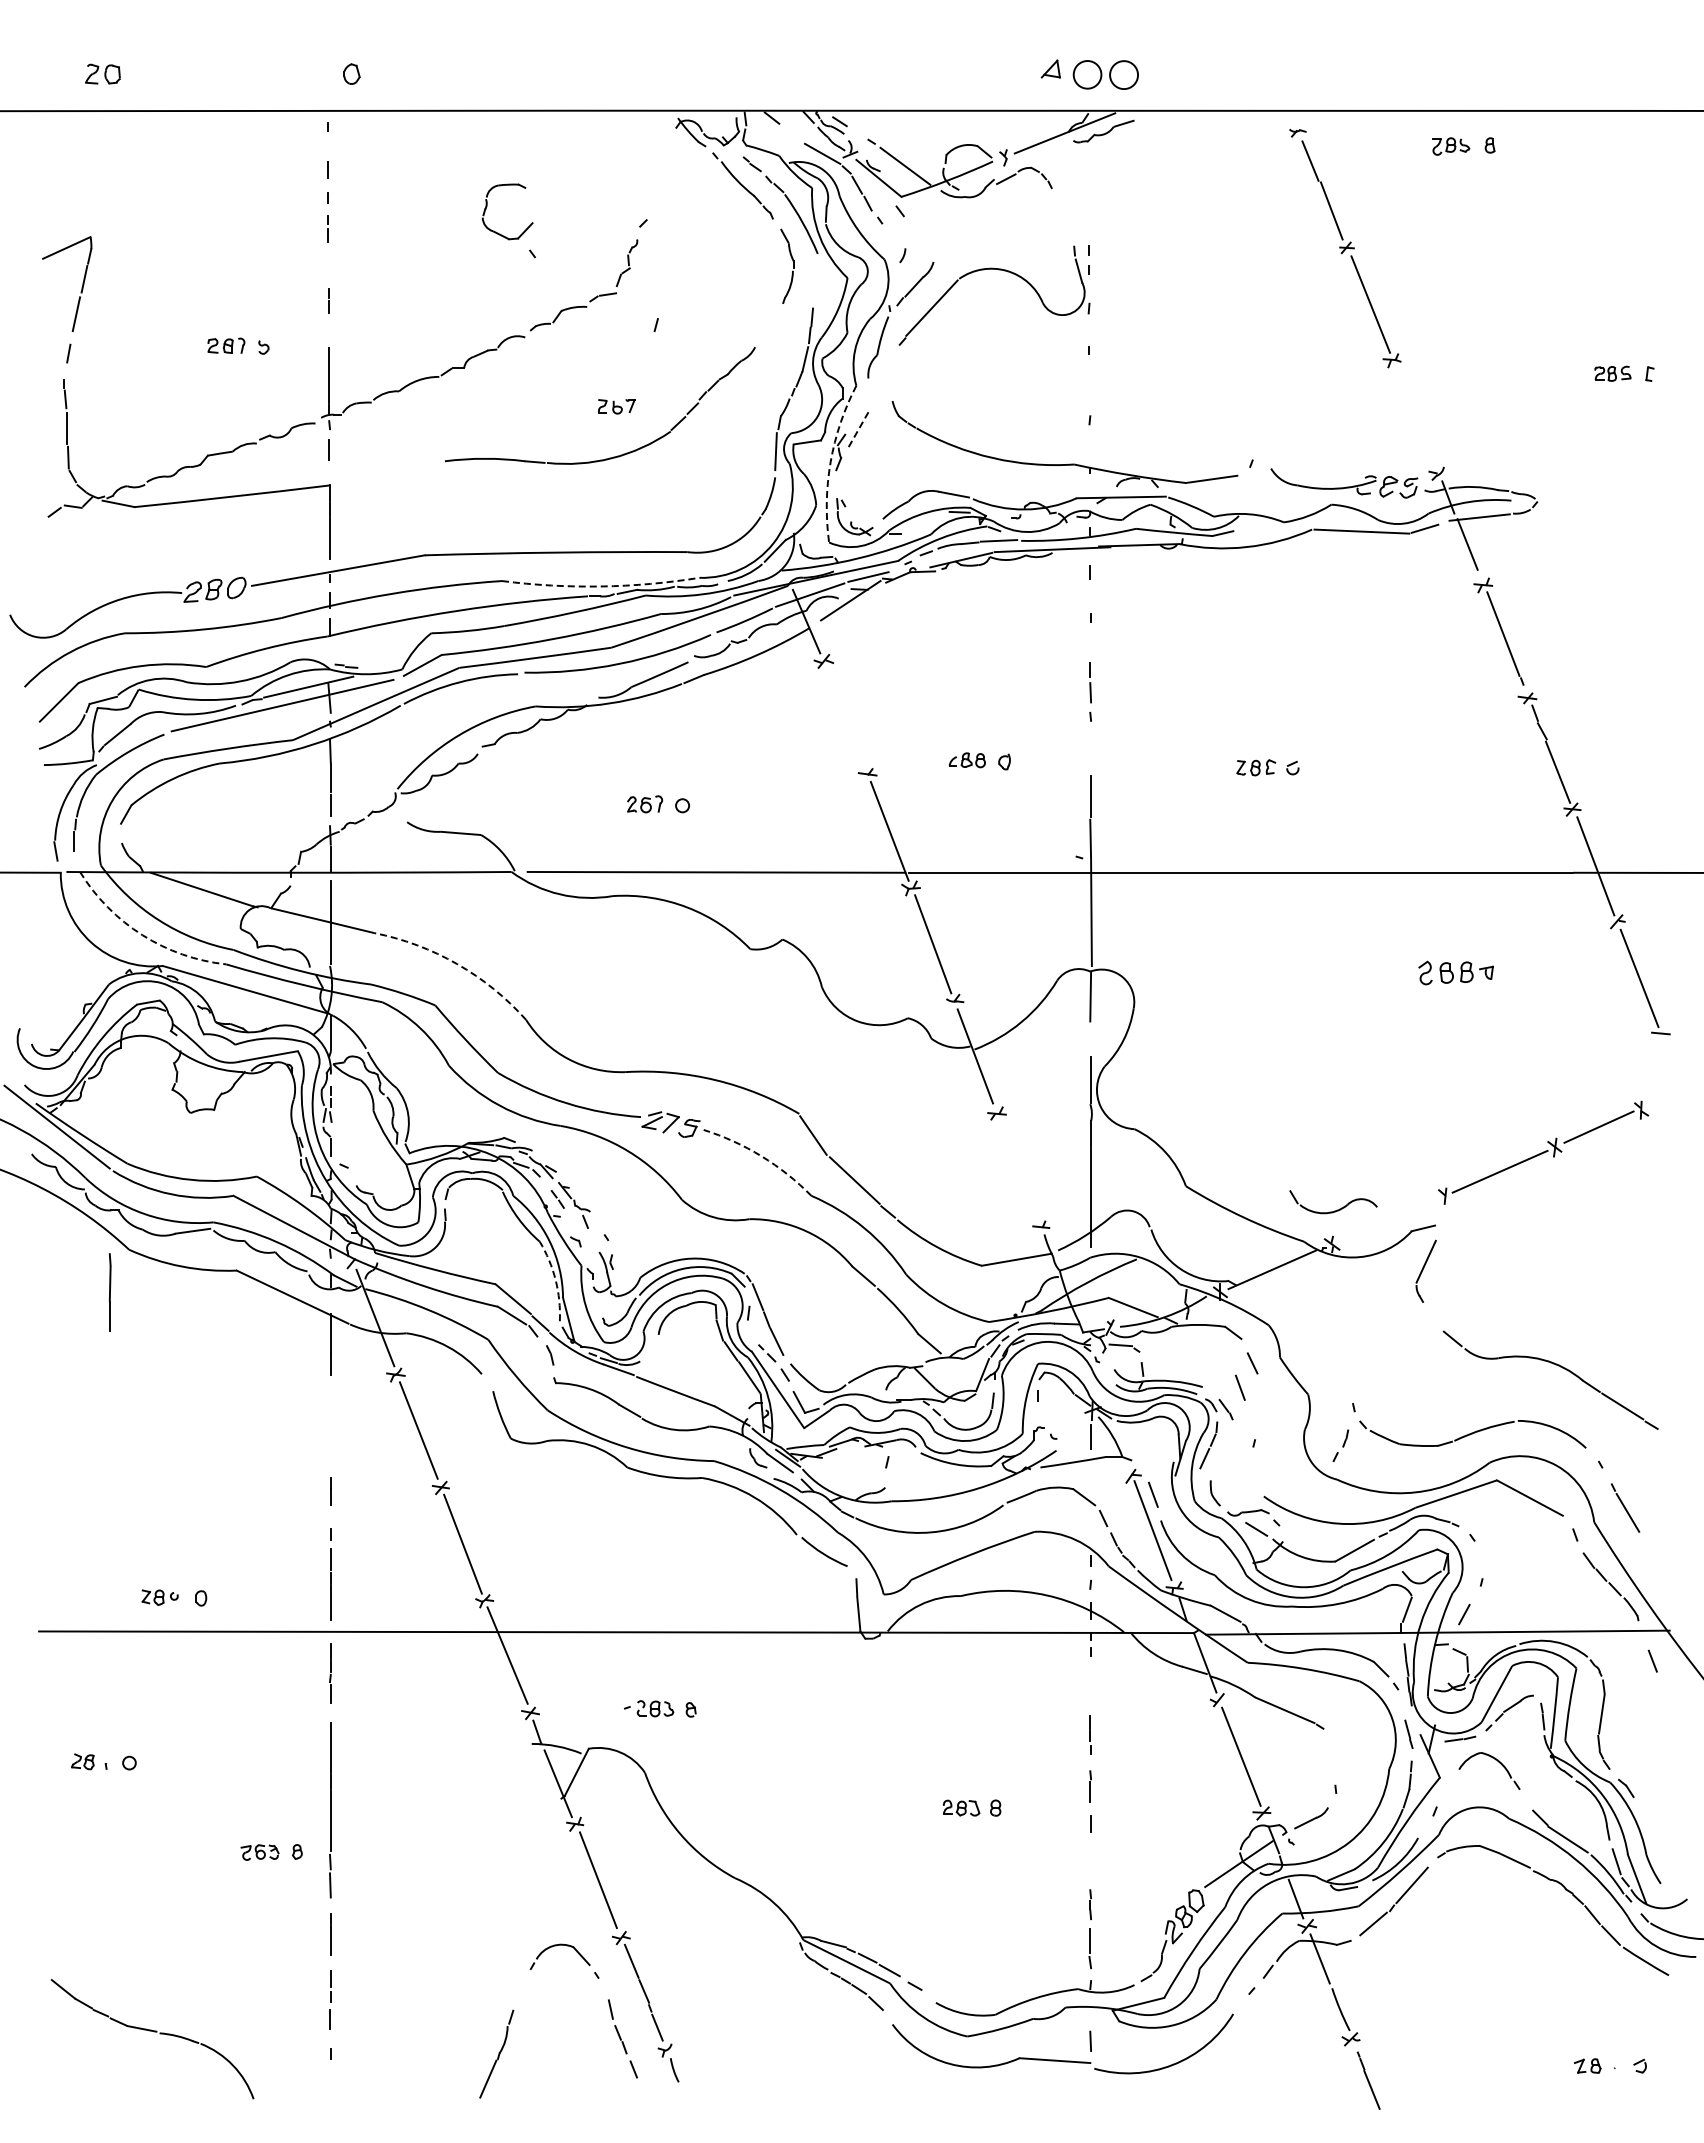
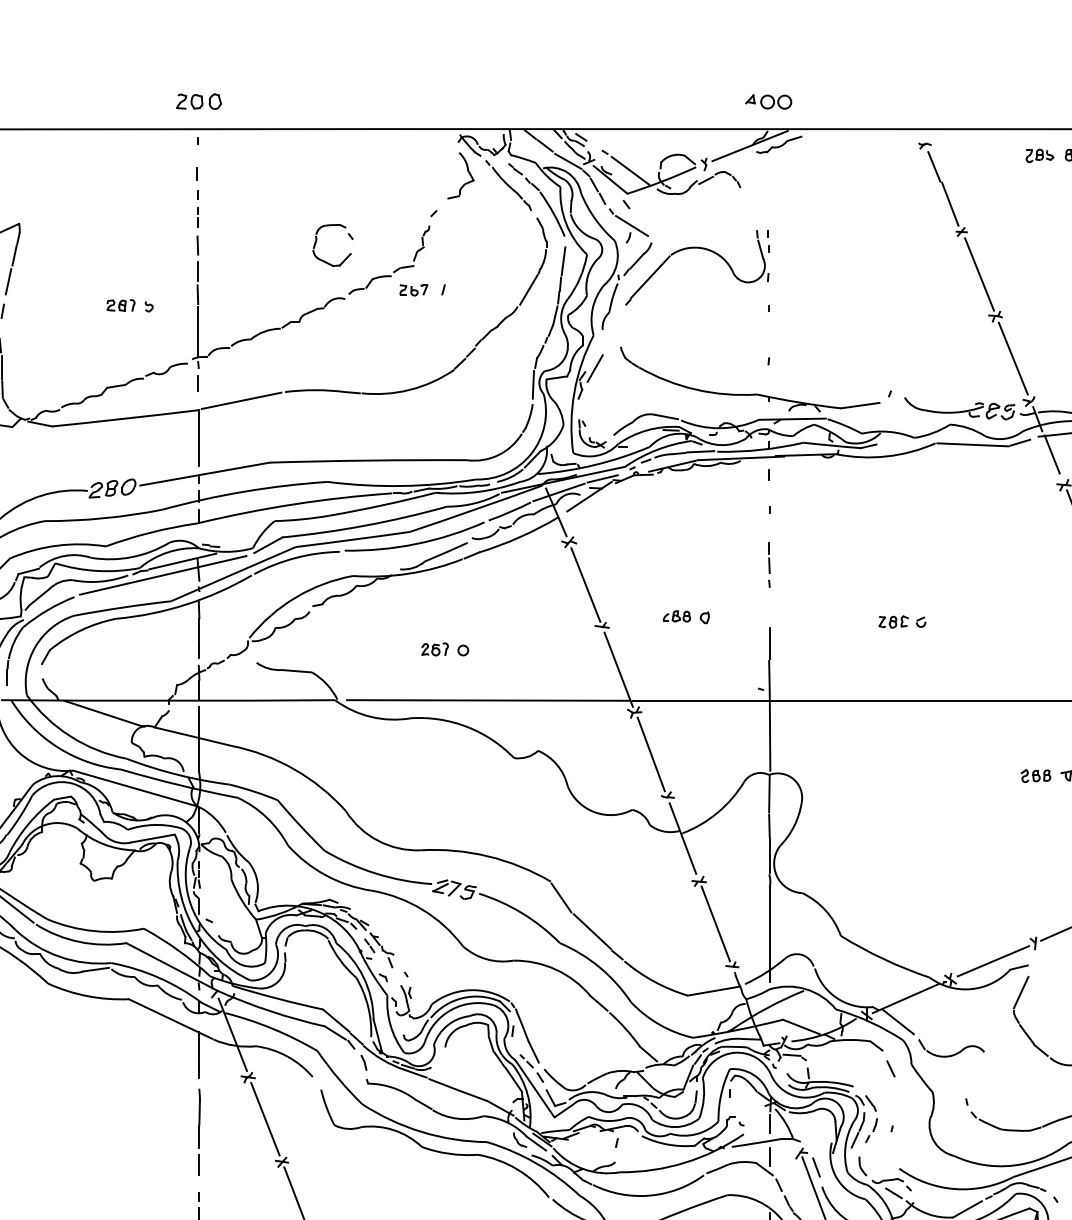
part: (102, 73) -> (189, 101), moved
part: (1089, 74) -> (768, 101), size x0.62
line: (791, 132) -> (544, 145), added
part: (688, 167) -> (467, 171), added
part: (487, 206) -> (316, 241), moved
line: (907, 239) -> (632, 225), added
line: (328, 265) -> (197, 245), added
line: (815, 286) -> (562, 260), added
line: (769, 324) -> (528, 289), added
line: (328, 331) -> (197, 294), added
part: (616, 406) -> (413, 290), moved
line: (1415, 416) -> (1013, 358), added
line: (858, 430) -> (595, 368), dashed -> solid
arc: (830, 462) -> (574, 392), dashed -> solid
line: (387, 472) -> (241, 400), added
arc: (600, 586) -> (401, 486), dashed -> solid
line: (845, 718) -> (585, 585), added
arc: (142, 935) -> (58, 747), dashed -> solid
arc: (457, 964) -> (294, 769), dashed -> solid
part: (1445, 973) -> (1035, 776), size x0.71
line: (1090, 1039) -> (769, 825), added
arc: (761, 1156) -> (522, 913), dashed -> solid
line: (1019, 1169) -> (716, 923), added
part: (1337, 1209) -> (954, 1053), moved
line: (1388, 1219) -> (992, 960), added
arc: (555, 1279) -> (367, 1005), dashed -> solid
part: (109, 1292) -> (199, 1118), moved
line: (1262, 1300) -> (898, 1021), added
line: (1433, 1317) -> (1026, 1034), added
line: (1240, 1387) -> (881, 1086), removed
part: (1340, 1445) -> (871, 1130), moved
line: (1091, 1480) -> (770, 1156), added

